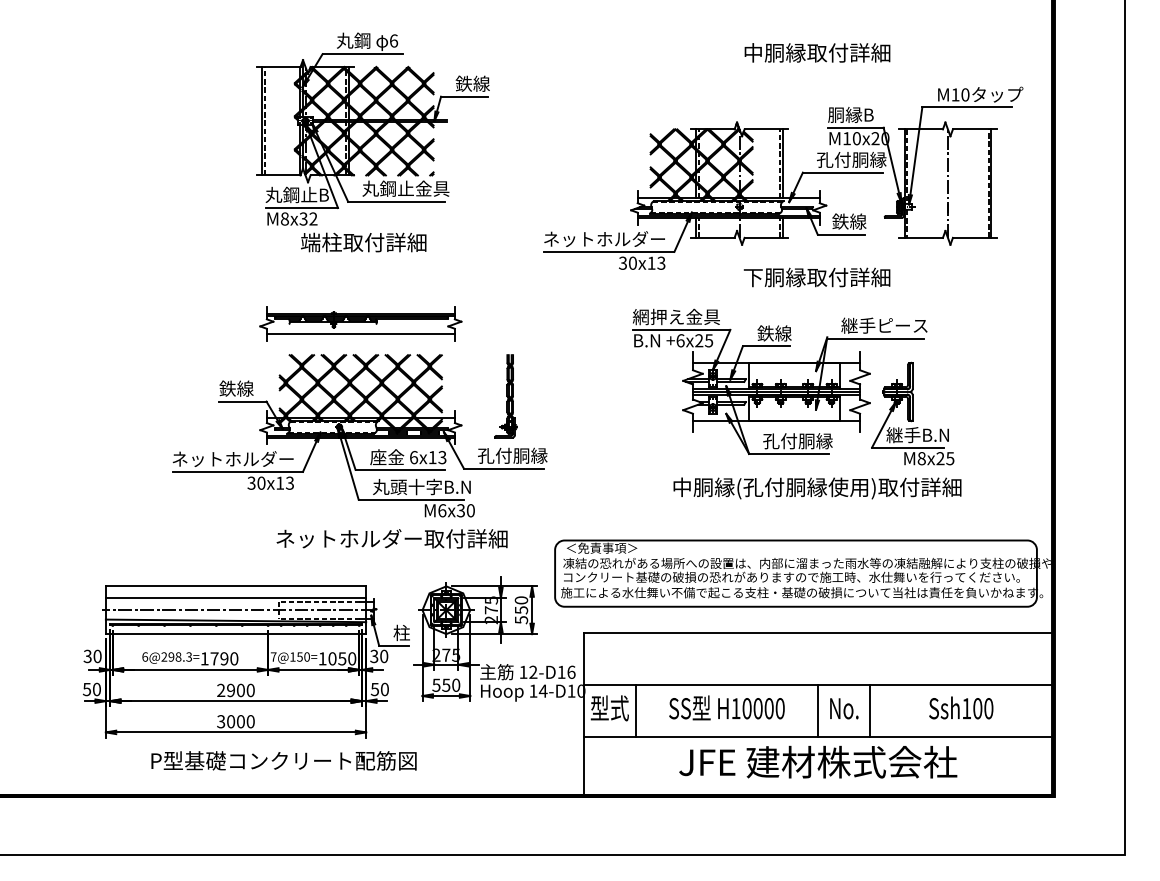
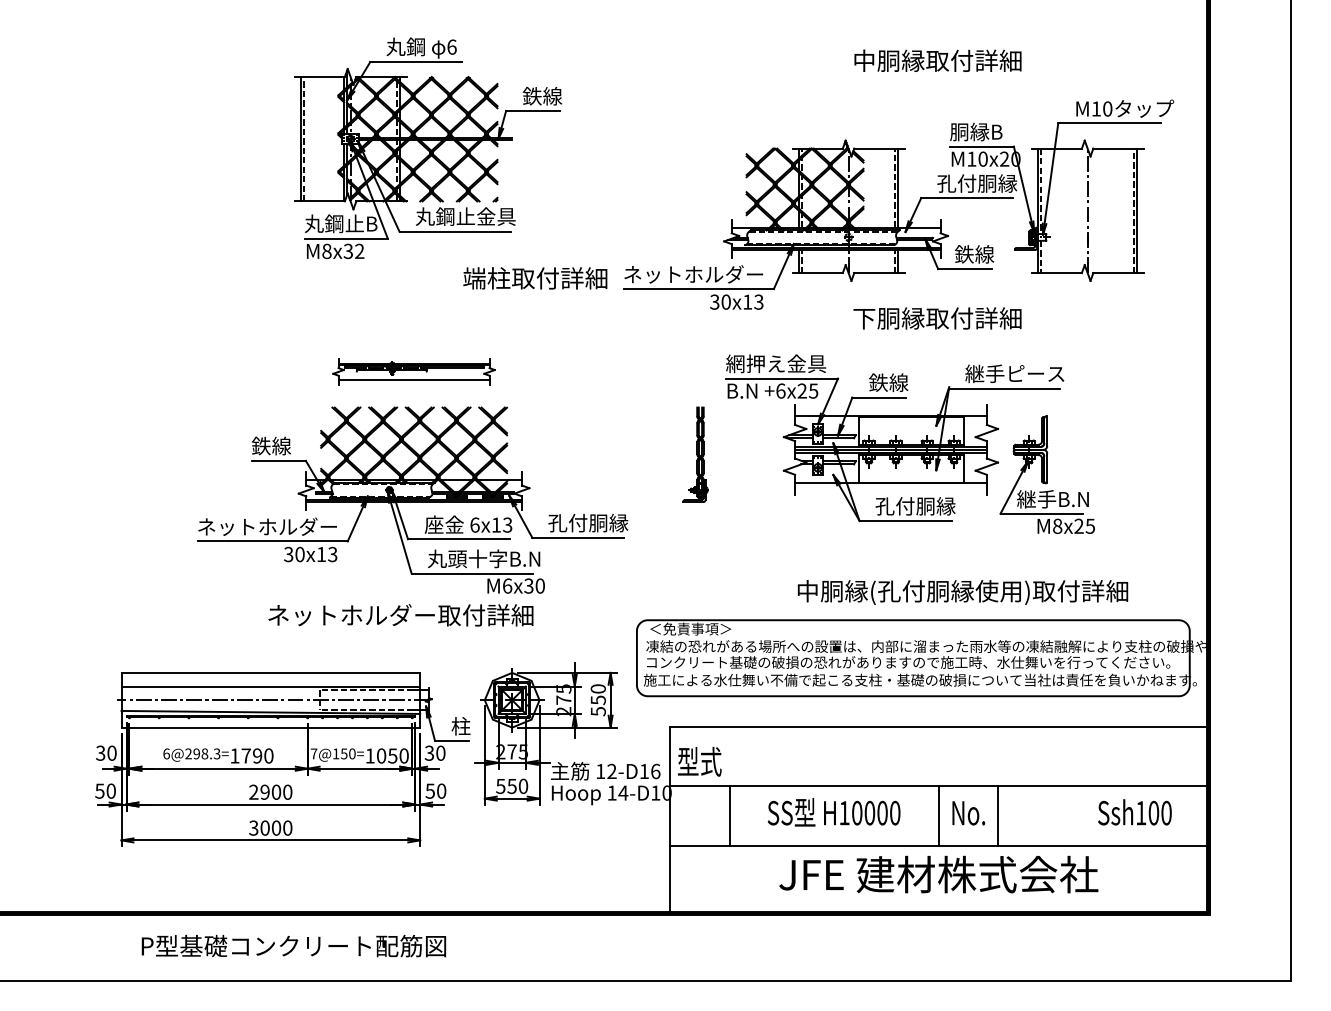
text: (363, 242) -> (535, 278), moved
part: (360, 323) -> (413, 371), size x0.7
part: (505, 396) -> (695, 454), moved
text: (817, 488) -> (962, 592), moved
text: (391, 538) -> (400, 615), moved
text: (609, 708) -> (699, 761), moved
text: (960, 708) -> (1134, 812), moved
text: (283, 760) -> (293, 945), moved

